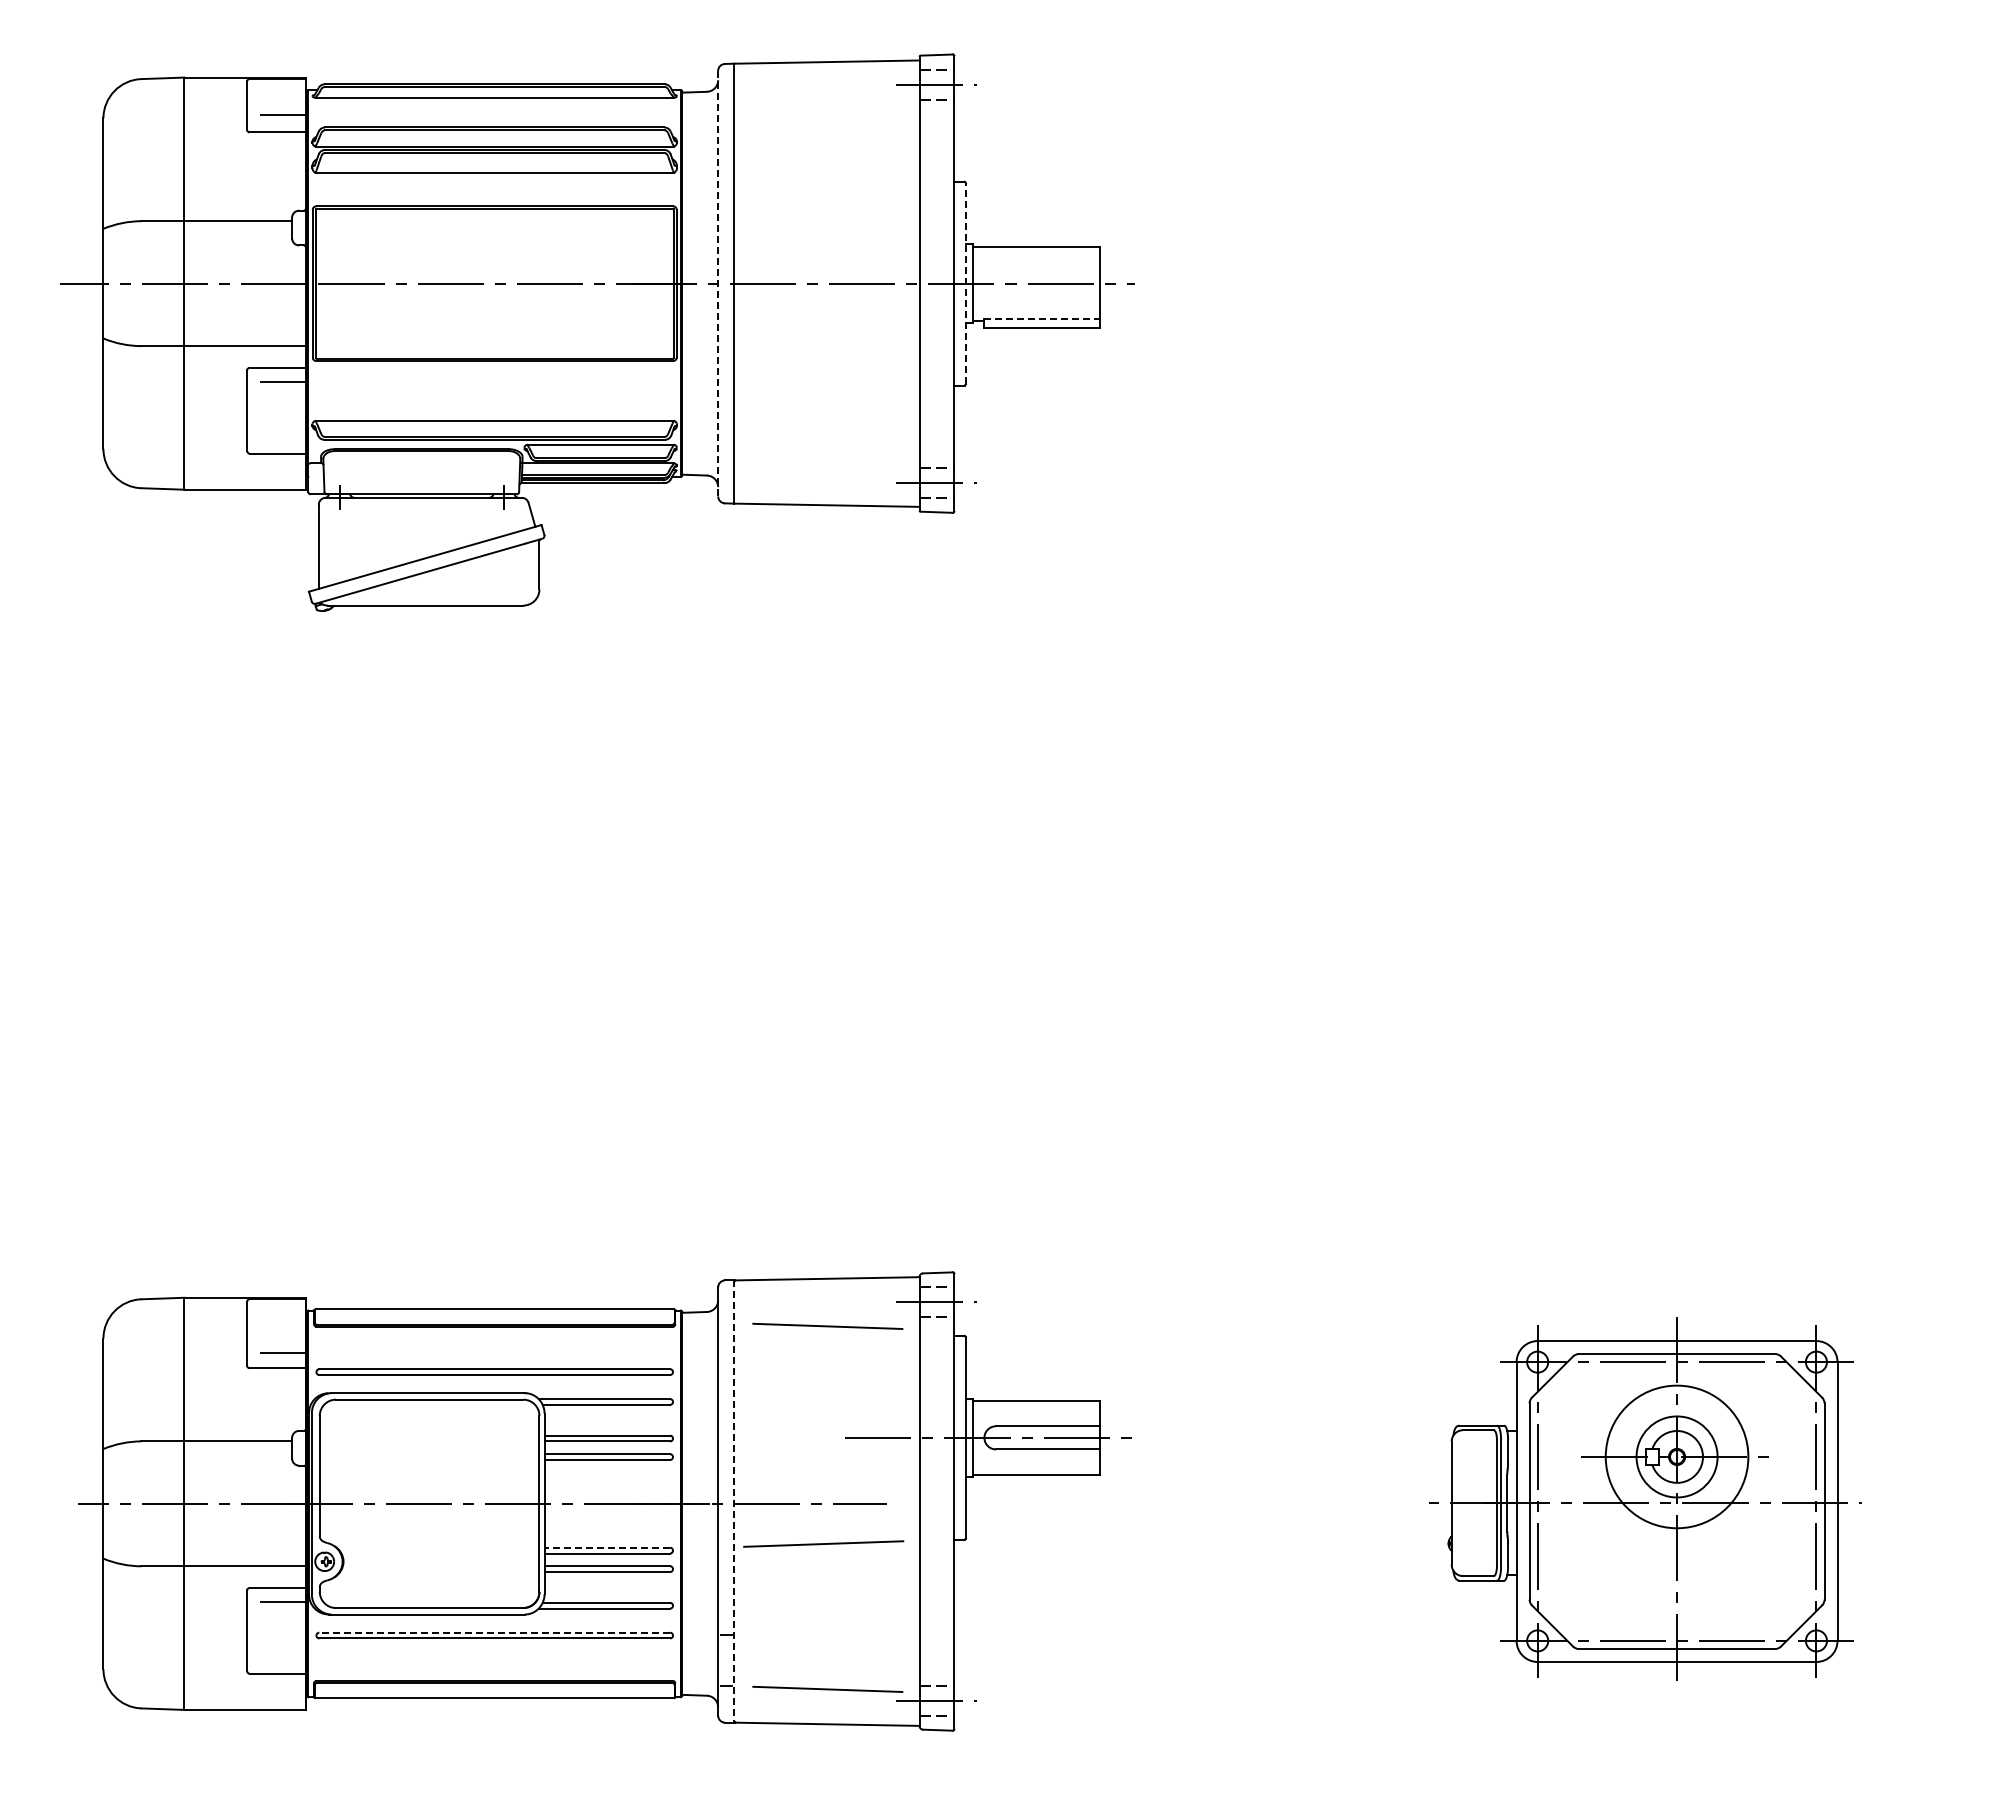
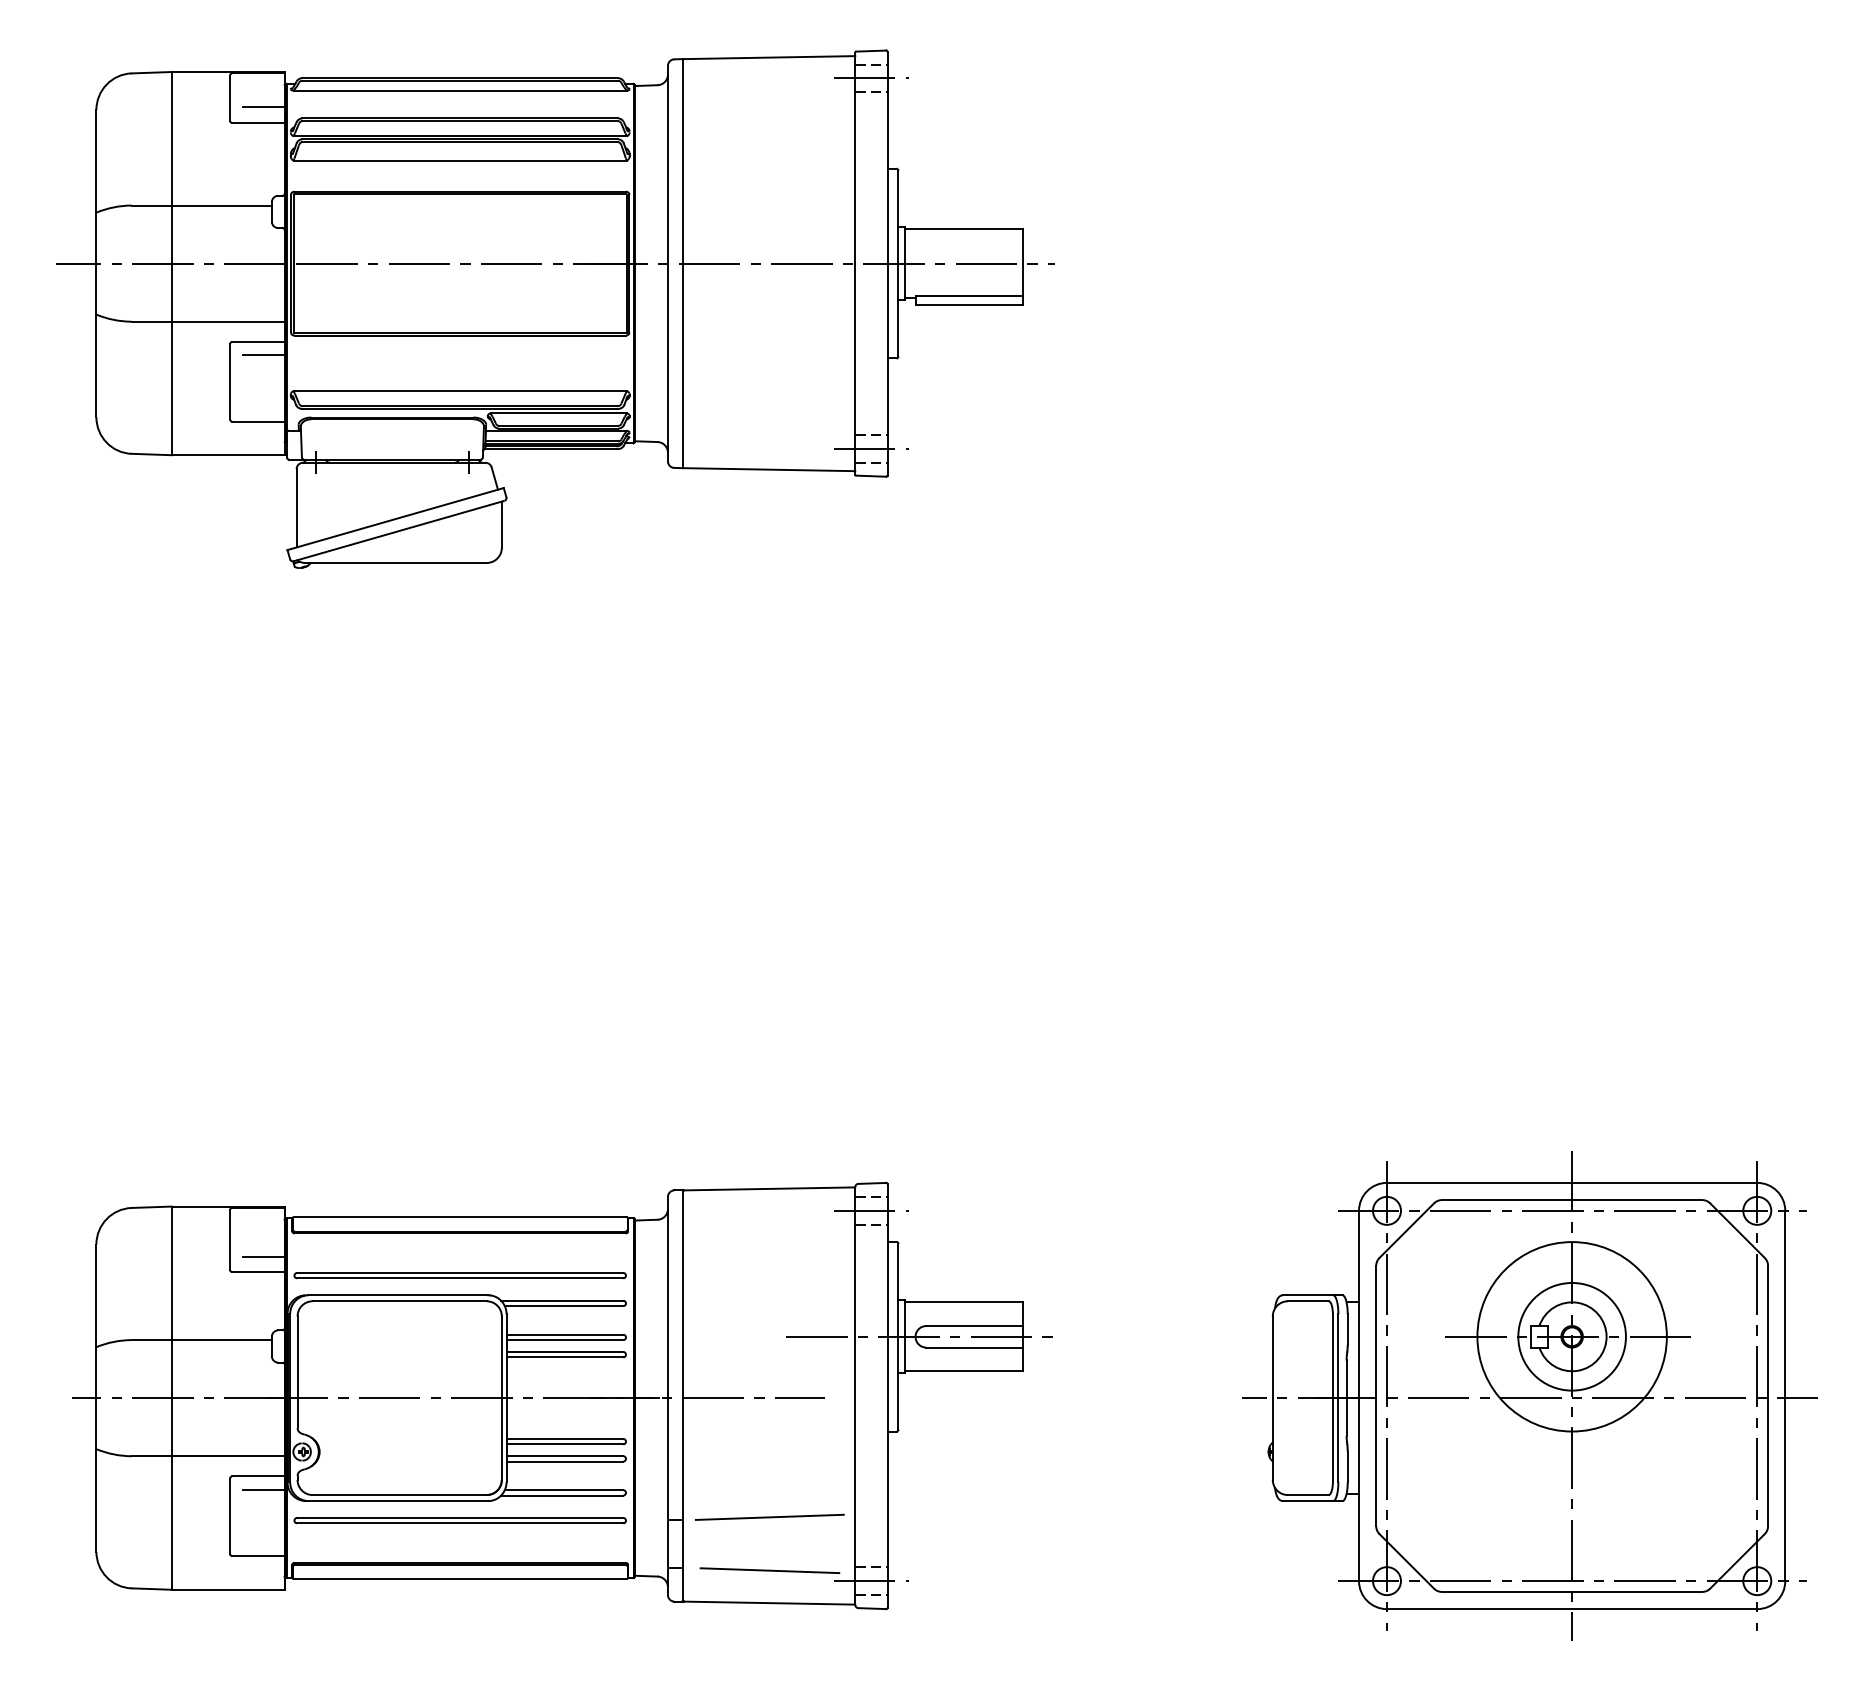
line: (718, 283) -> (668, 263), dashed -> solid
line: (965, 283) -> (897, 263), dashed -> solid
line: (1042, 318) -> (969, 296), dashed -> solid
line: (827, 1325) -> (769, 1232), removed
part: (1645, 1501) -> (1530, 1395), size x1.43
line: (734, 1502) -> (683, 1396), dashed -> solid
line: (823, 1543) -> (769, 1516), moved
line: (607, 1547) -> (565, 1438), dashed -> solid
line: (494, 1632) -> (460, 1517), dashed -> solid

